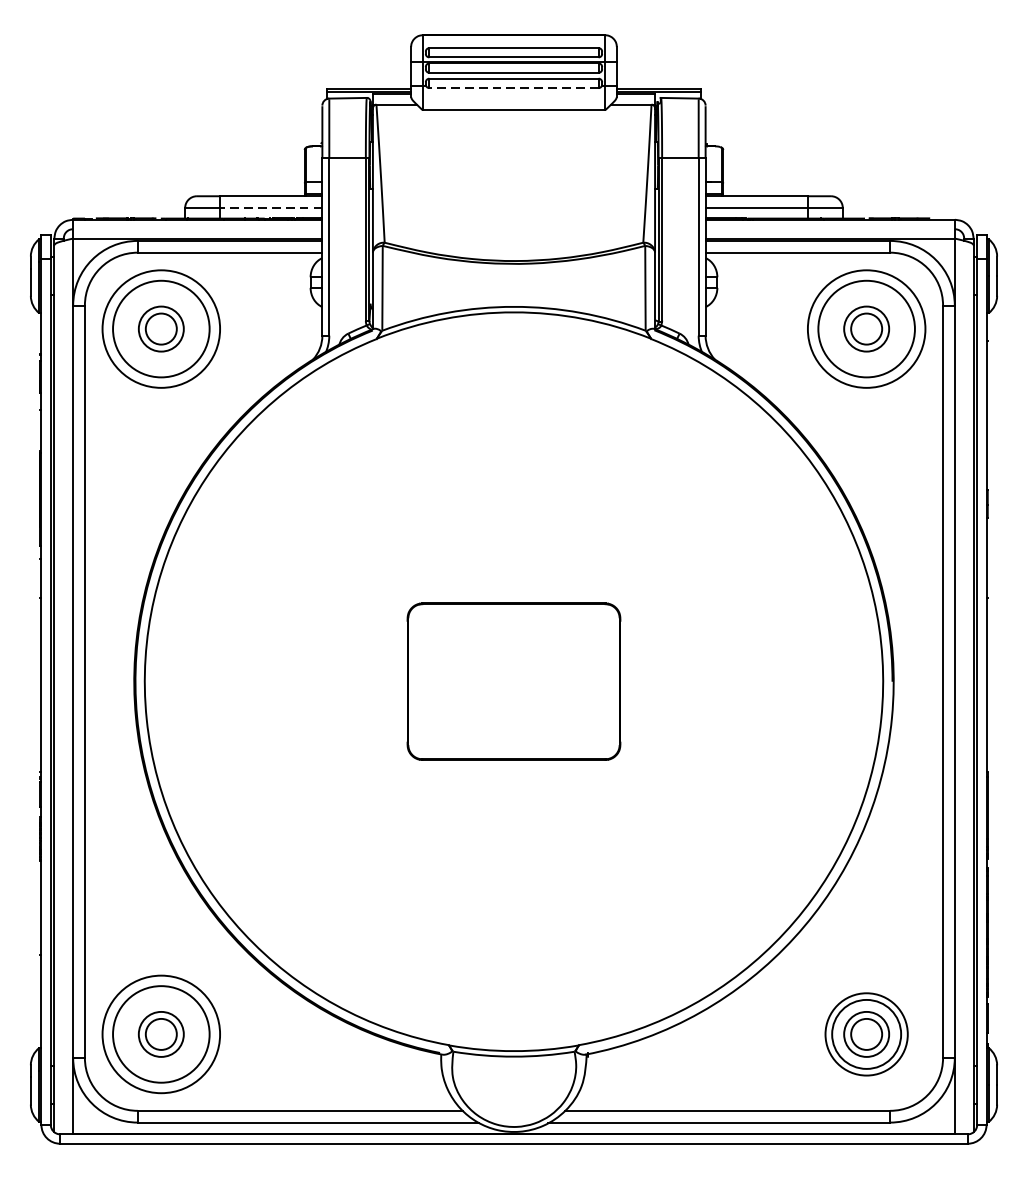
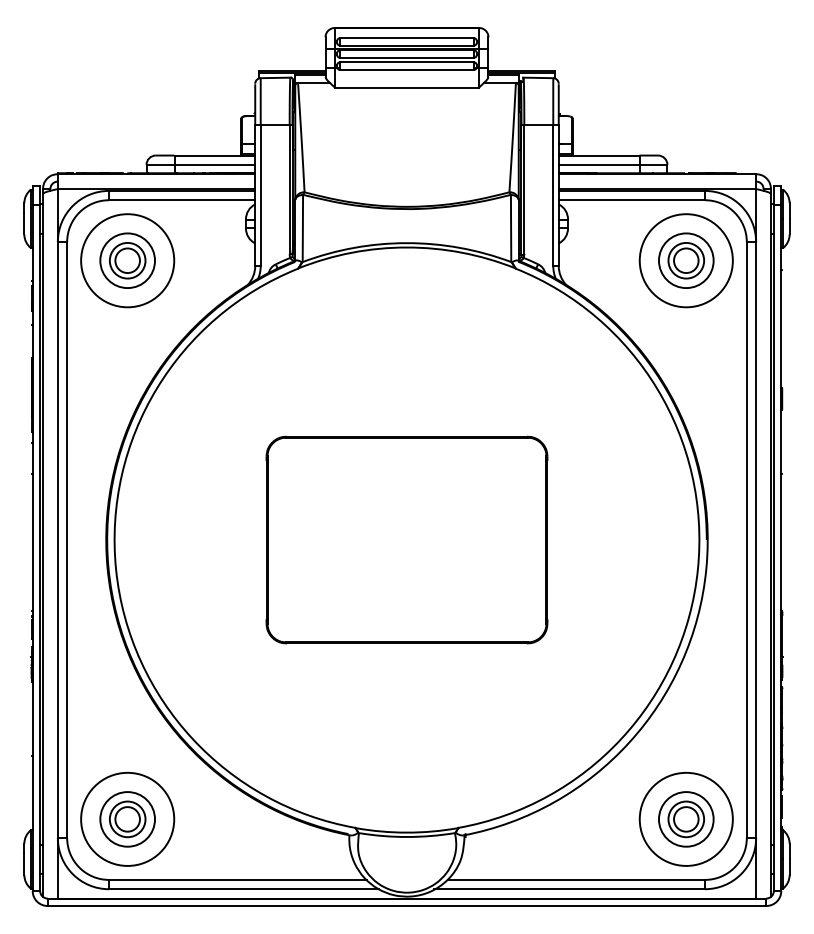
line: (513, 87) -> (406, 69), dashed -> solid
line: (270, 207) -> (214, 164), dashed -> solid
circle: (161, 328) -> (127, 260), size x0.71
circle: (865, 328) -> (685, 260), size x0.71
part: (513, 681) -> (406, 539), size x1.67
circle: (865, 1033) -> (685, 818), size x1.43
circle: (161, 1034) -> (127, 819), size x0.71

